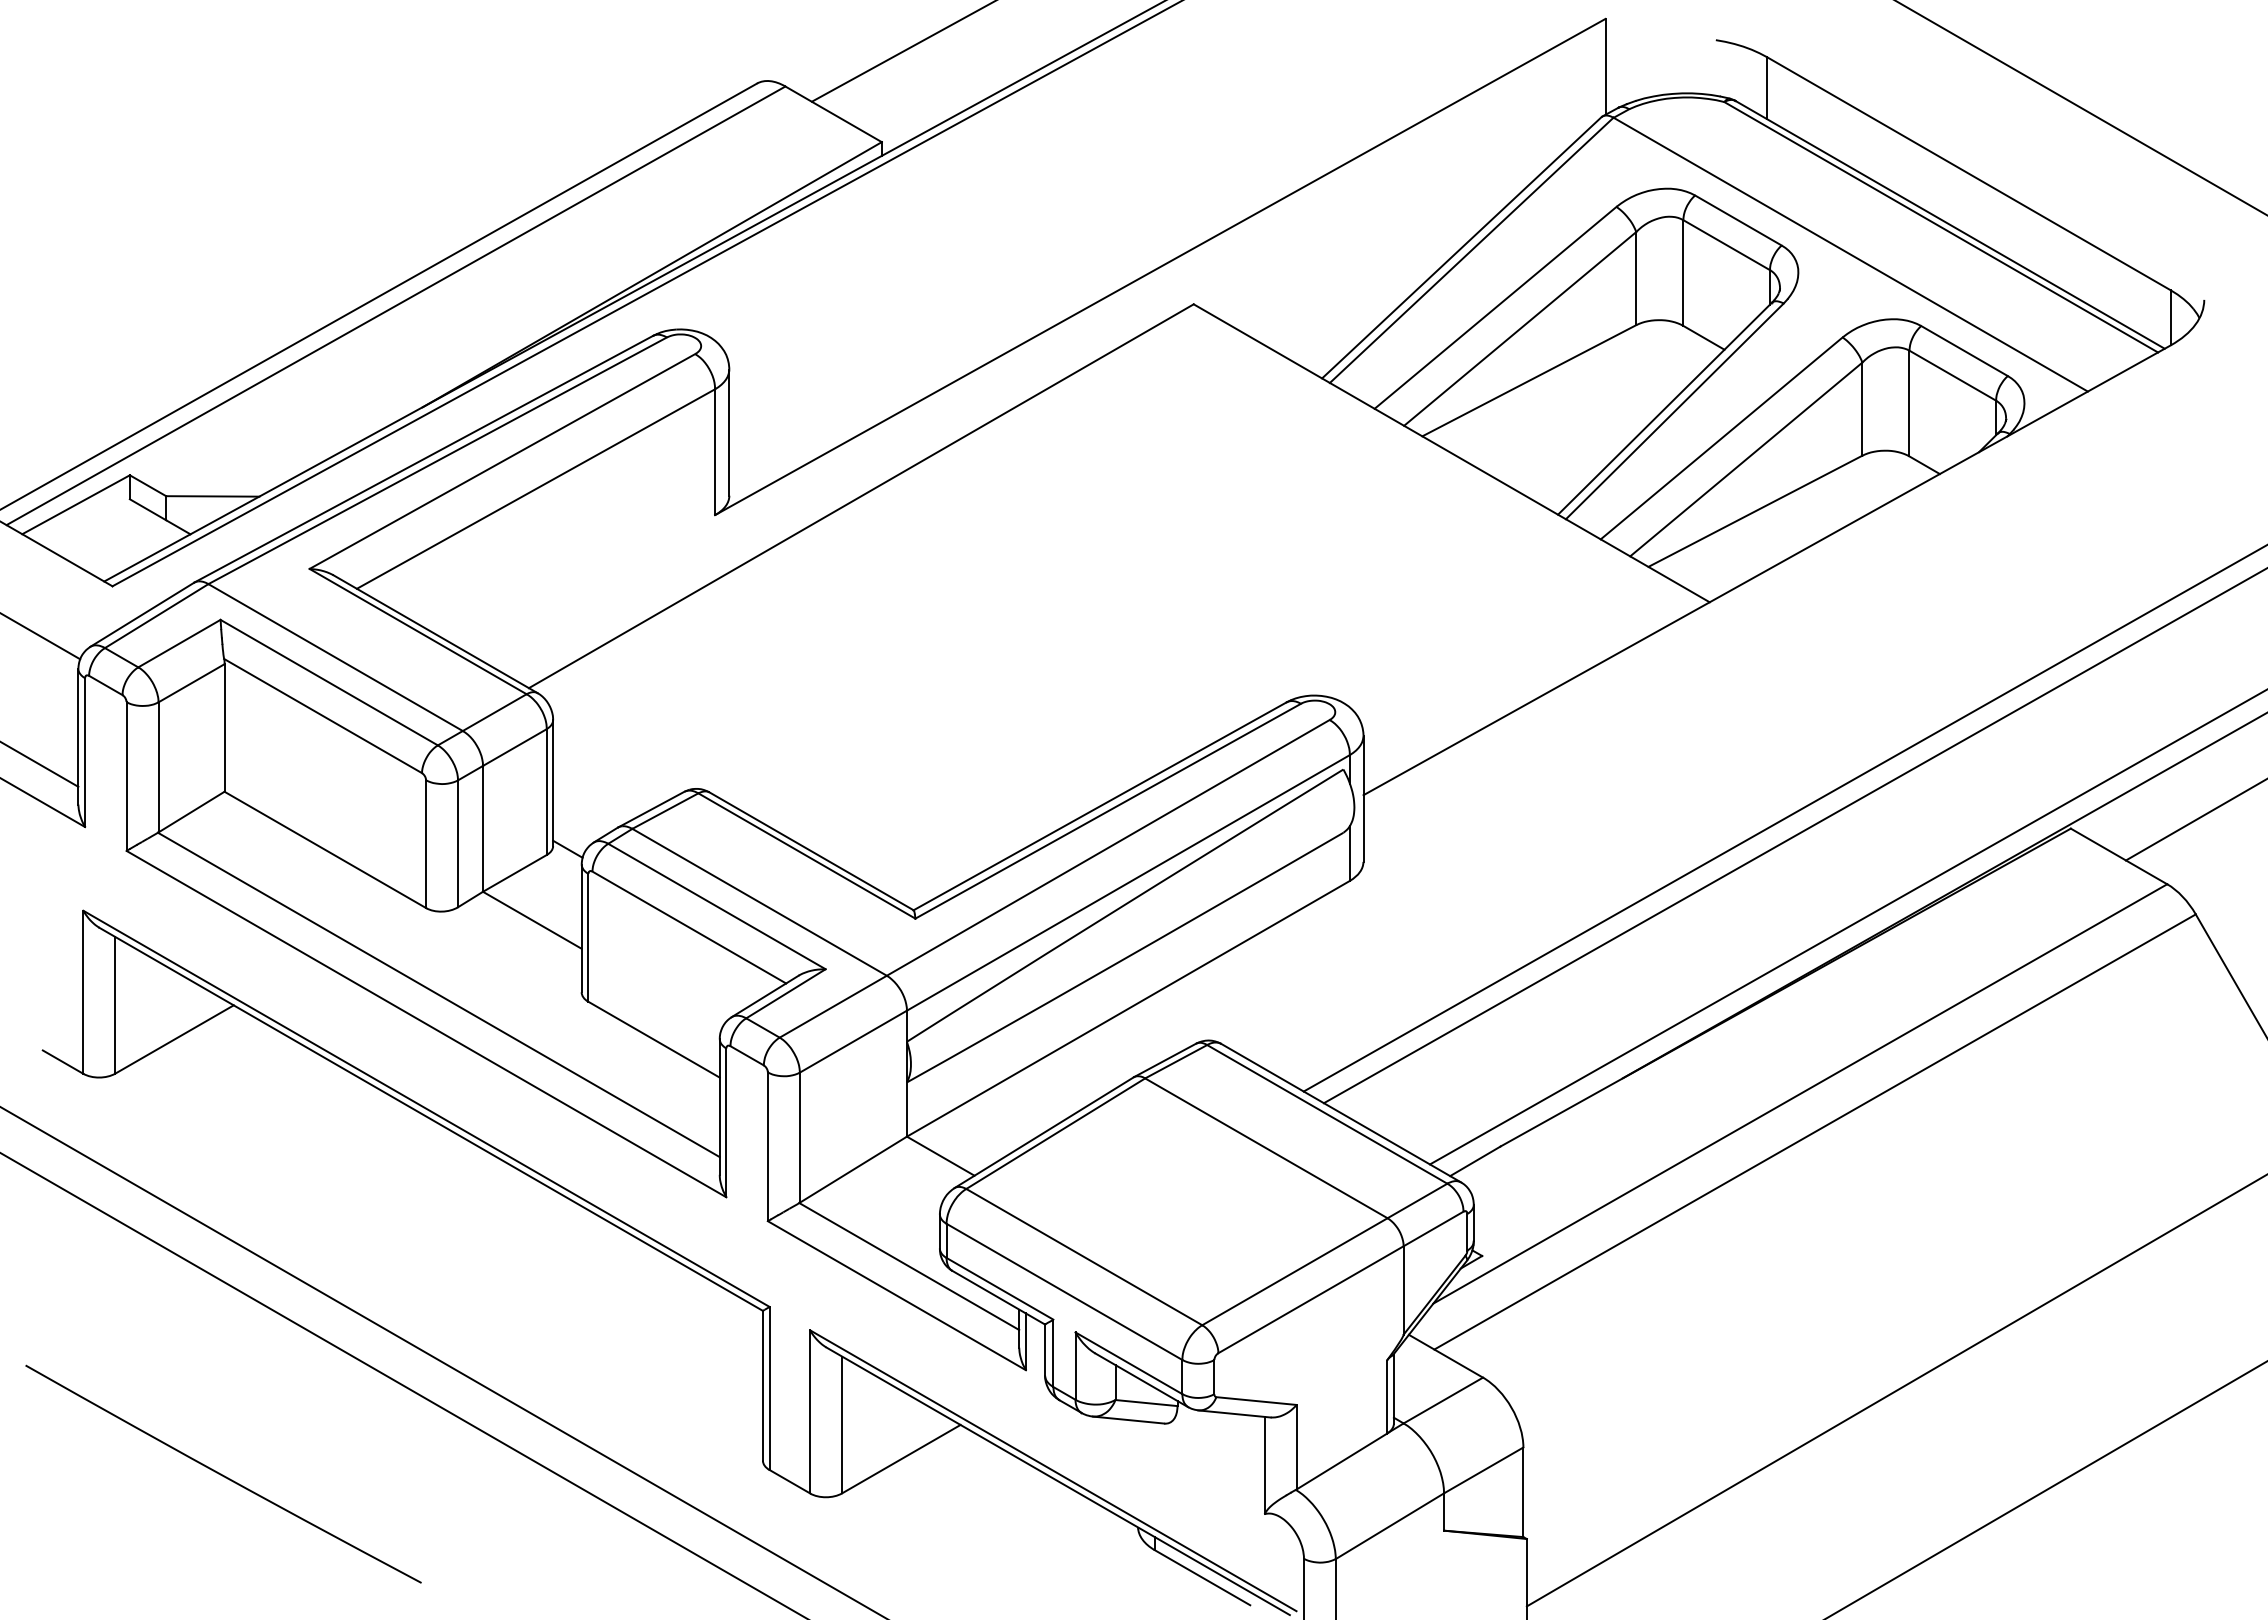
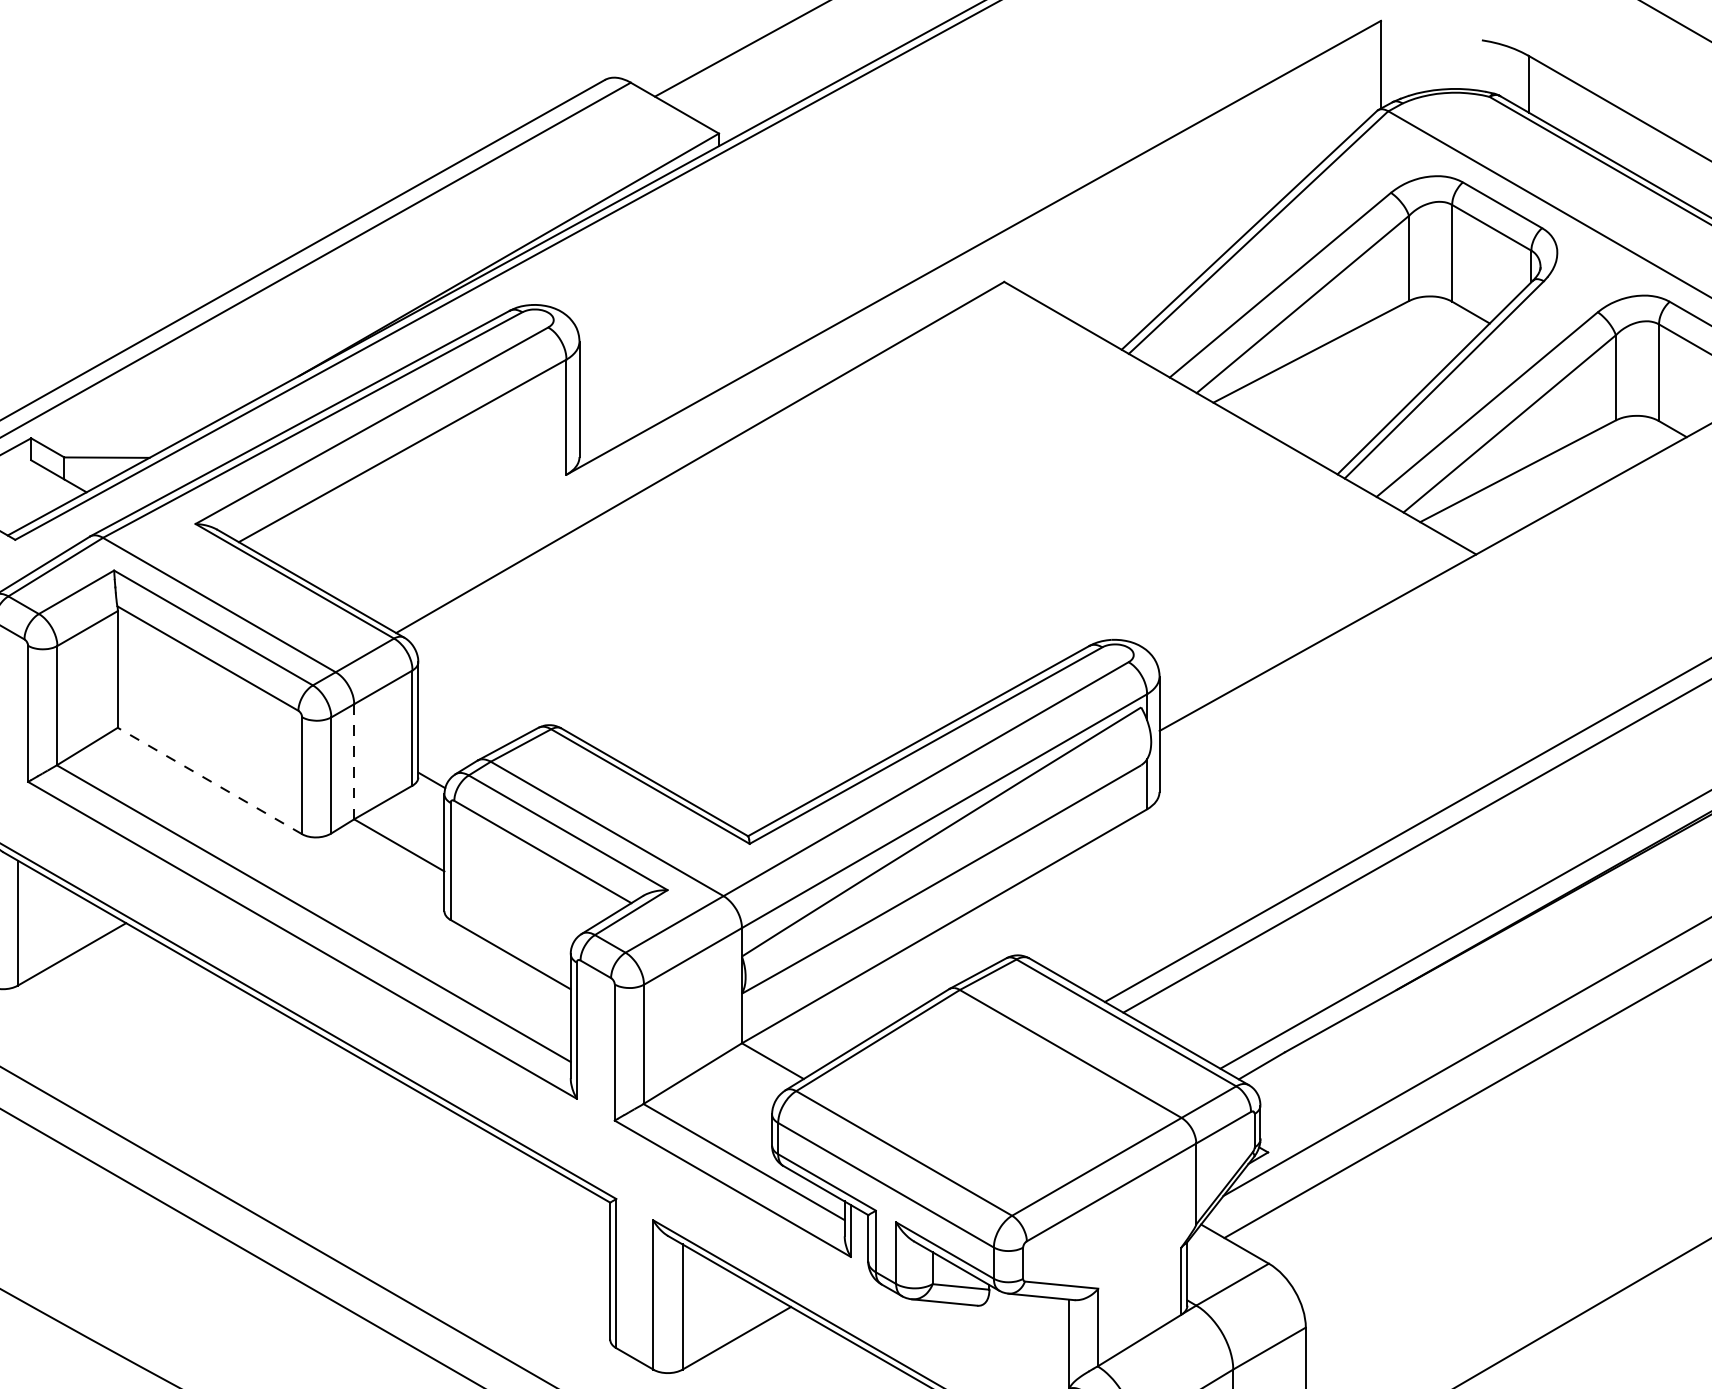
line: (483, 828) -> (354, 761), solid -> dashed
line: (324, 849) -> (209, 780), solid -> dashed

